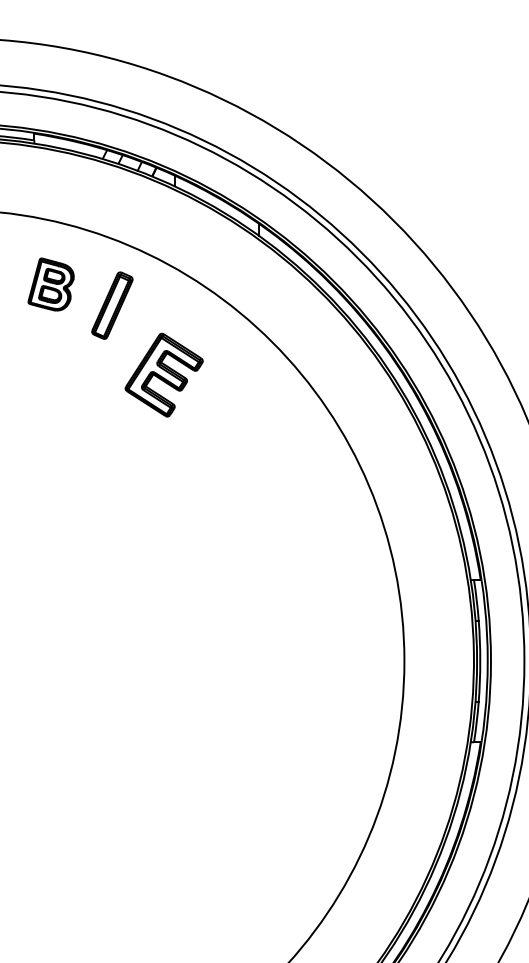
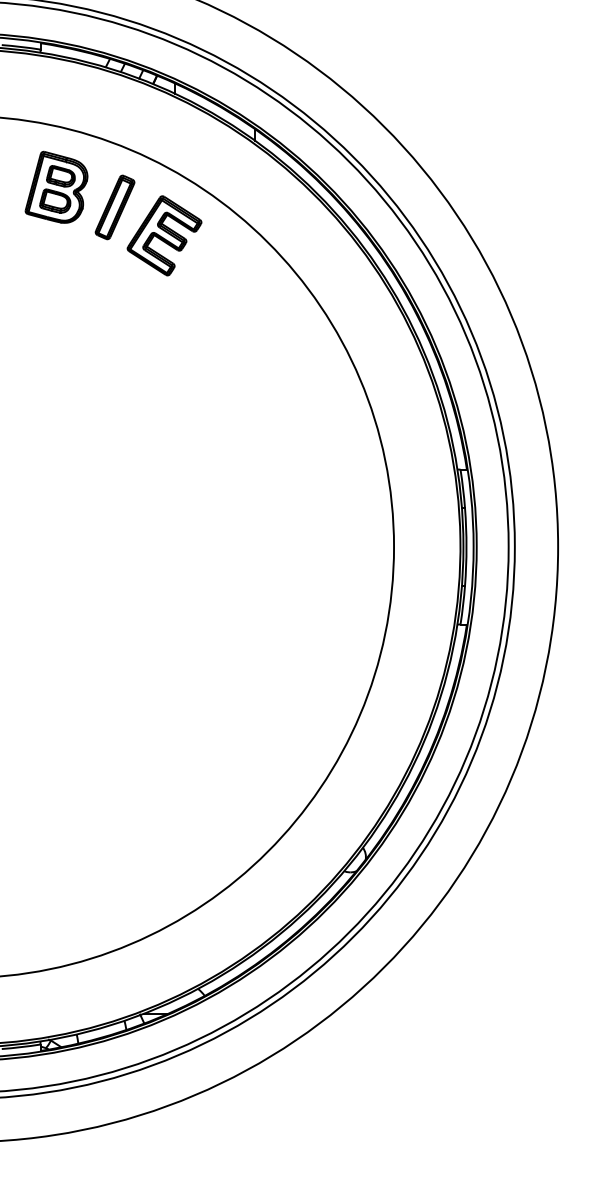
part: (51, 283) -> (56, 186), size x1.43
part: (164, 374) -> (164, 235), moved

